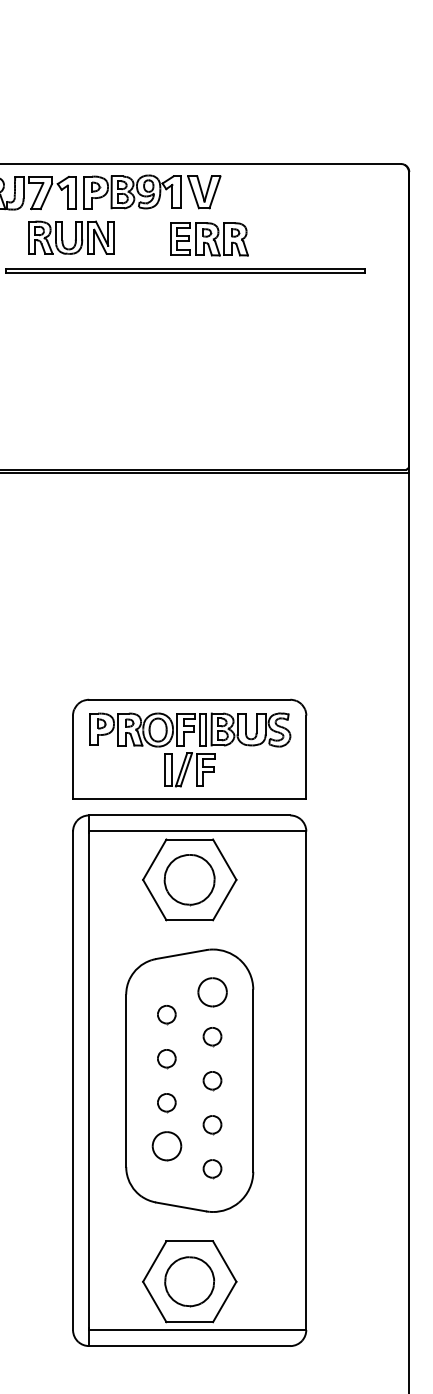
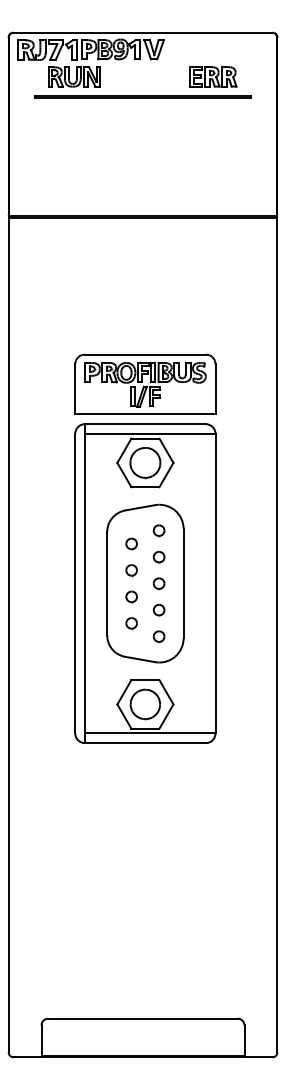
part: (209, 238) -> (213, 76), moved
part: (211, 992) -> (158, 530), size x0.62
part: (166, 1147) -> (131, 623), size x0.62

